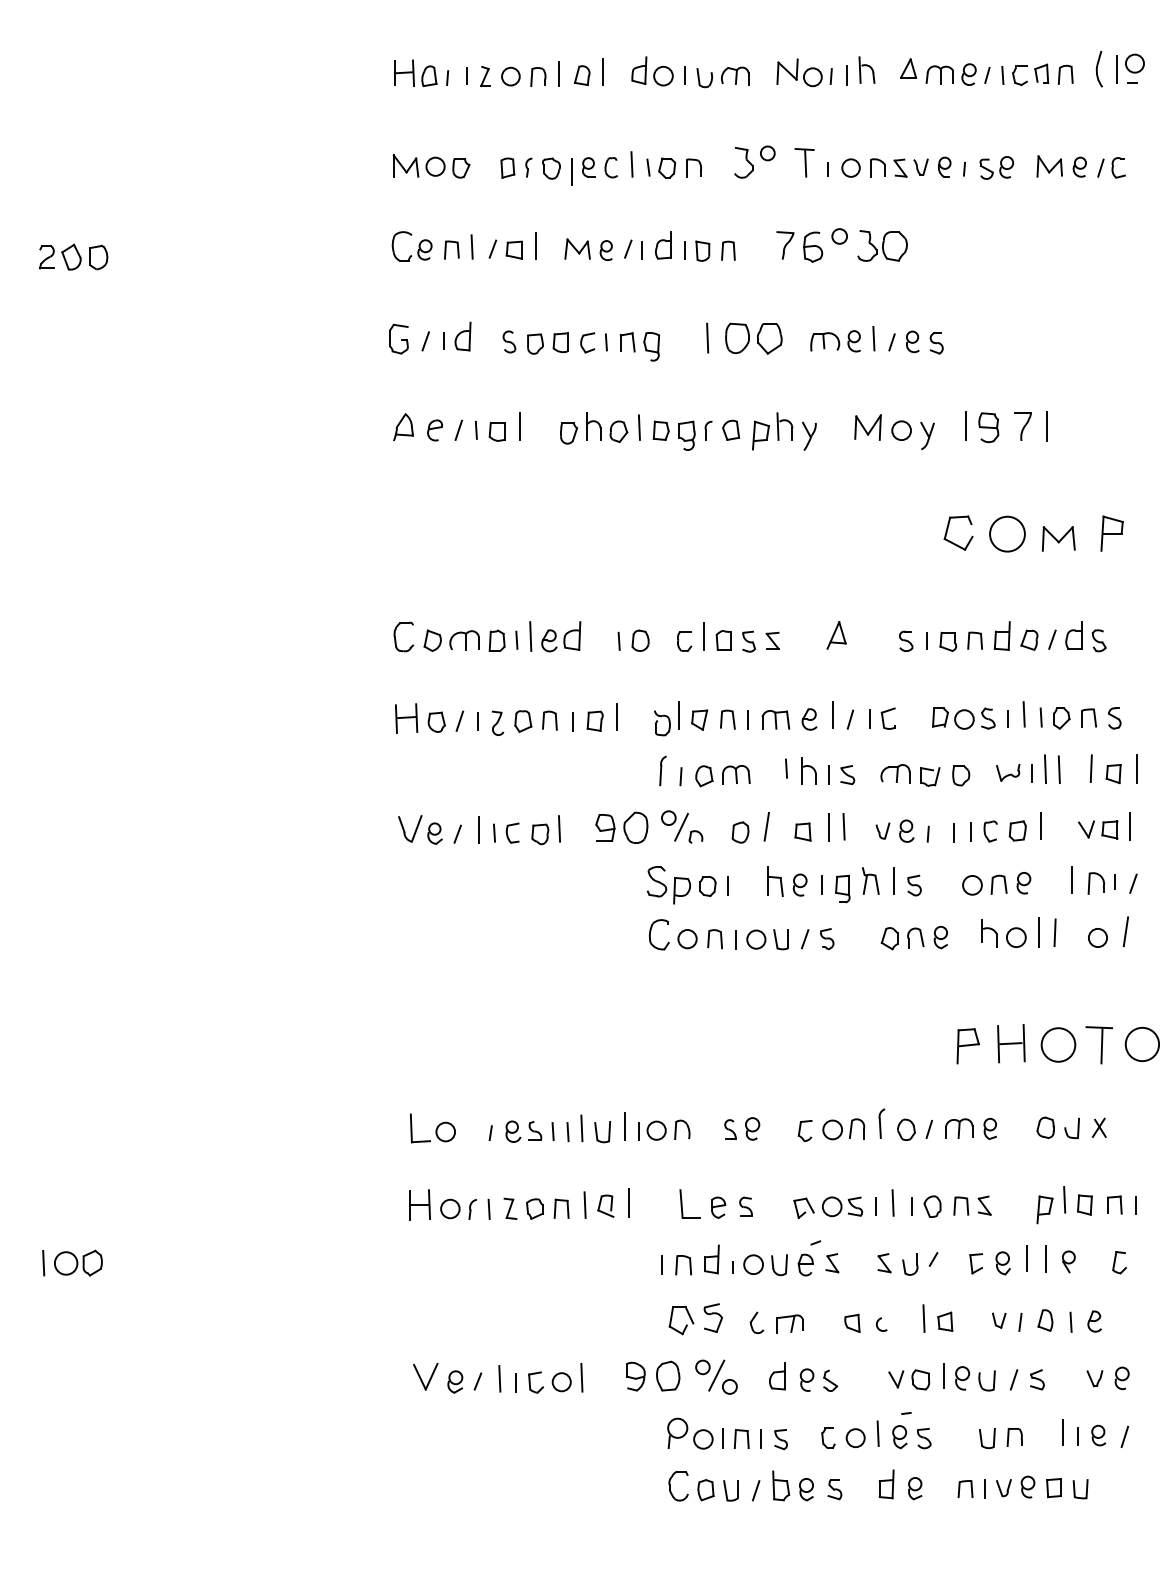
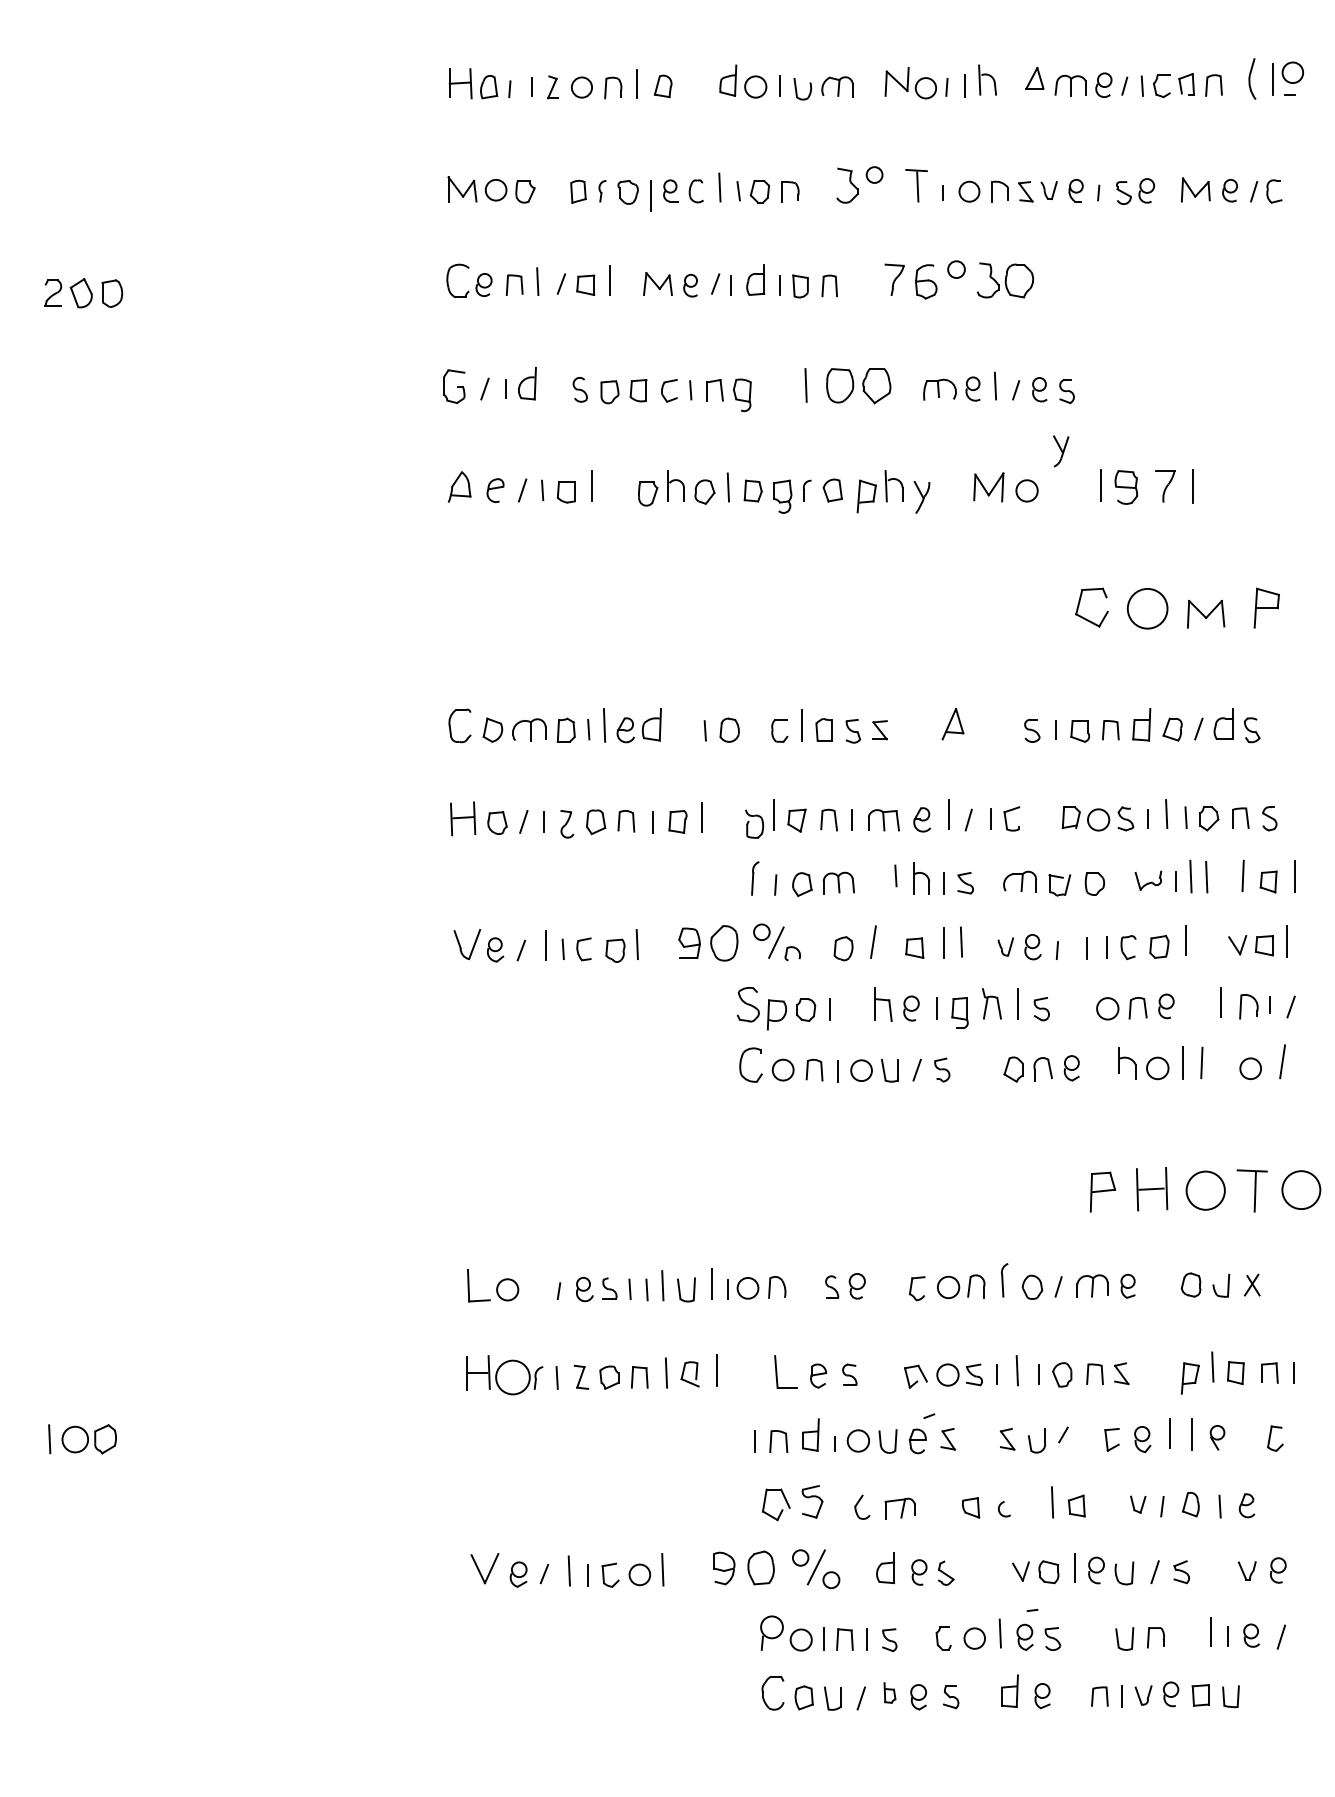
line: (602, 72) -> (686, 82), removed
part: (927, 435) -> (1061, 450), moved
circle: (450, 1208) -> (513, 1376), size x1.6
part: (781, 1485) -> (890, 1692), size x0.6

